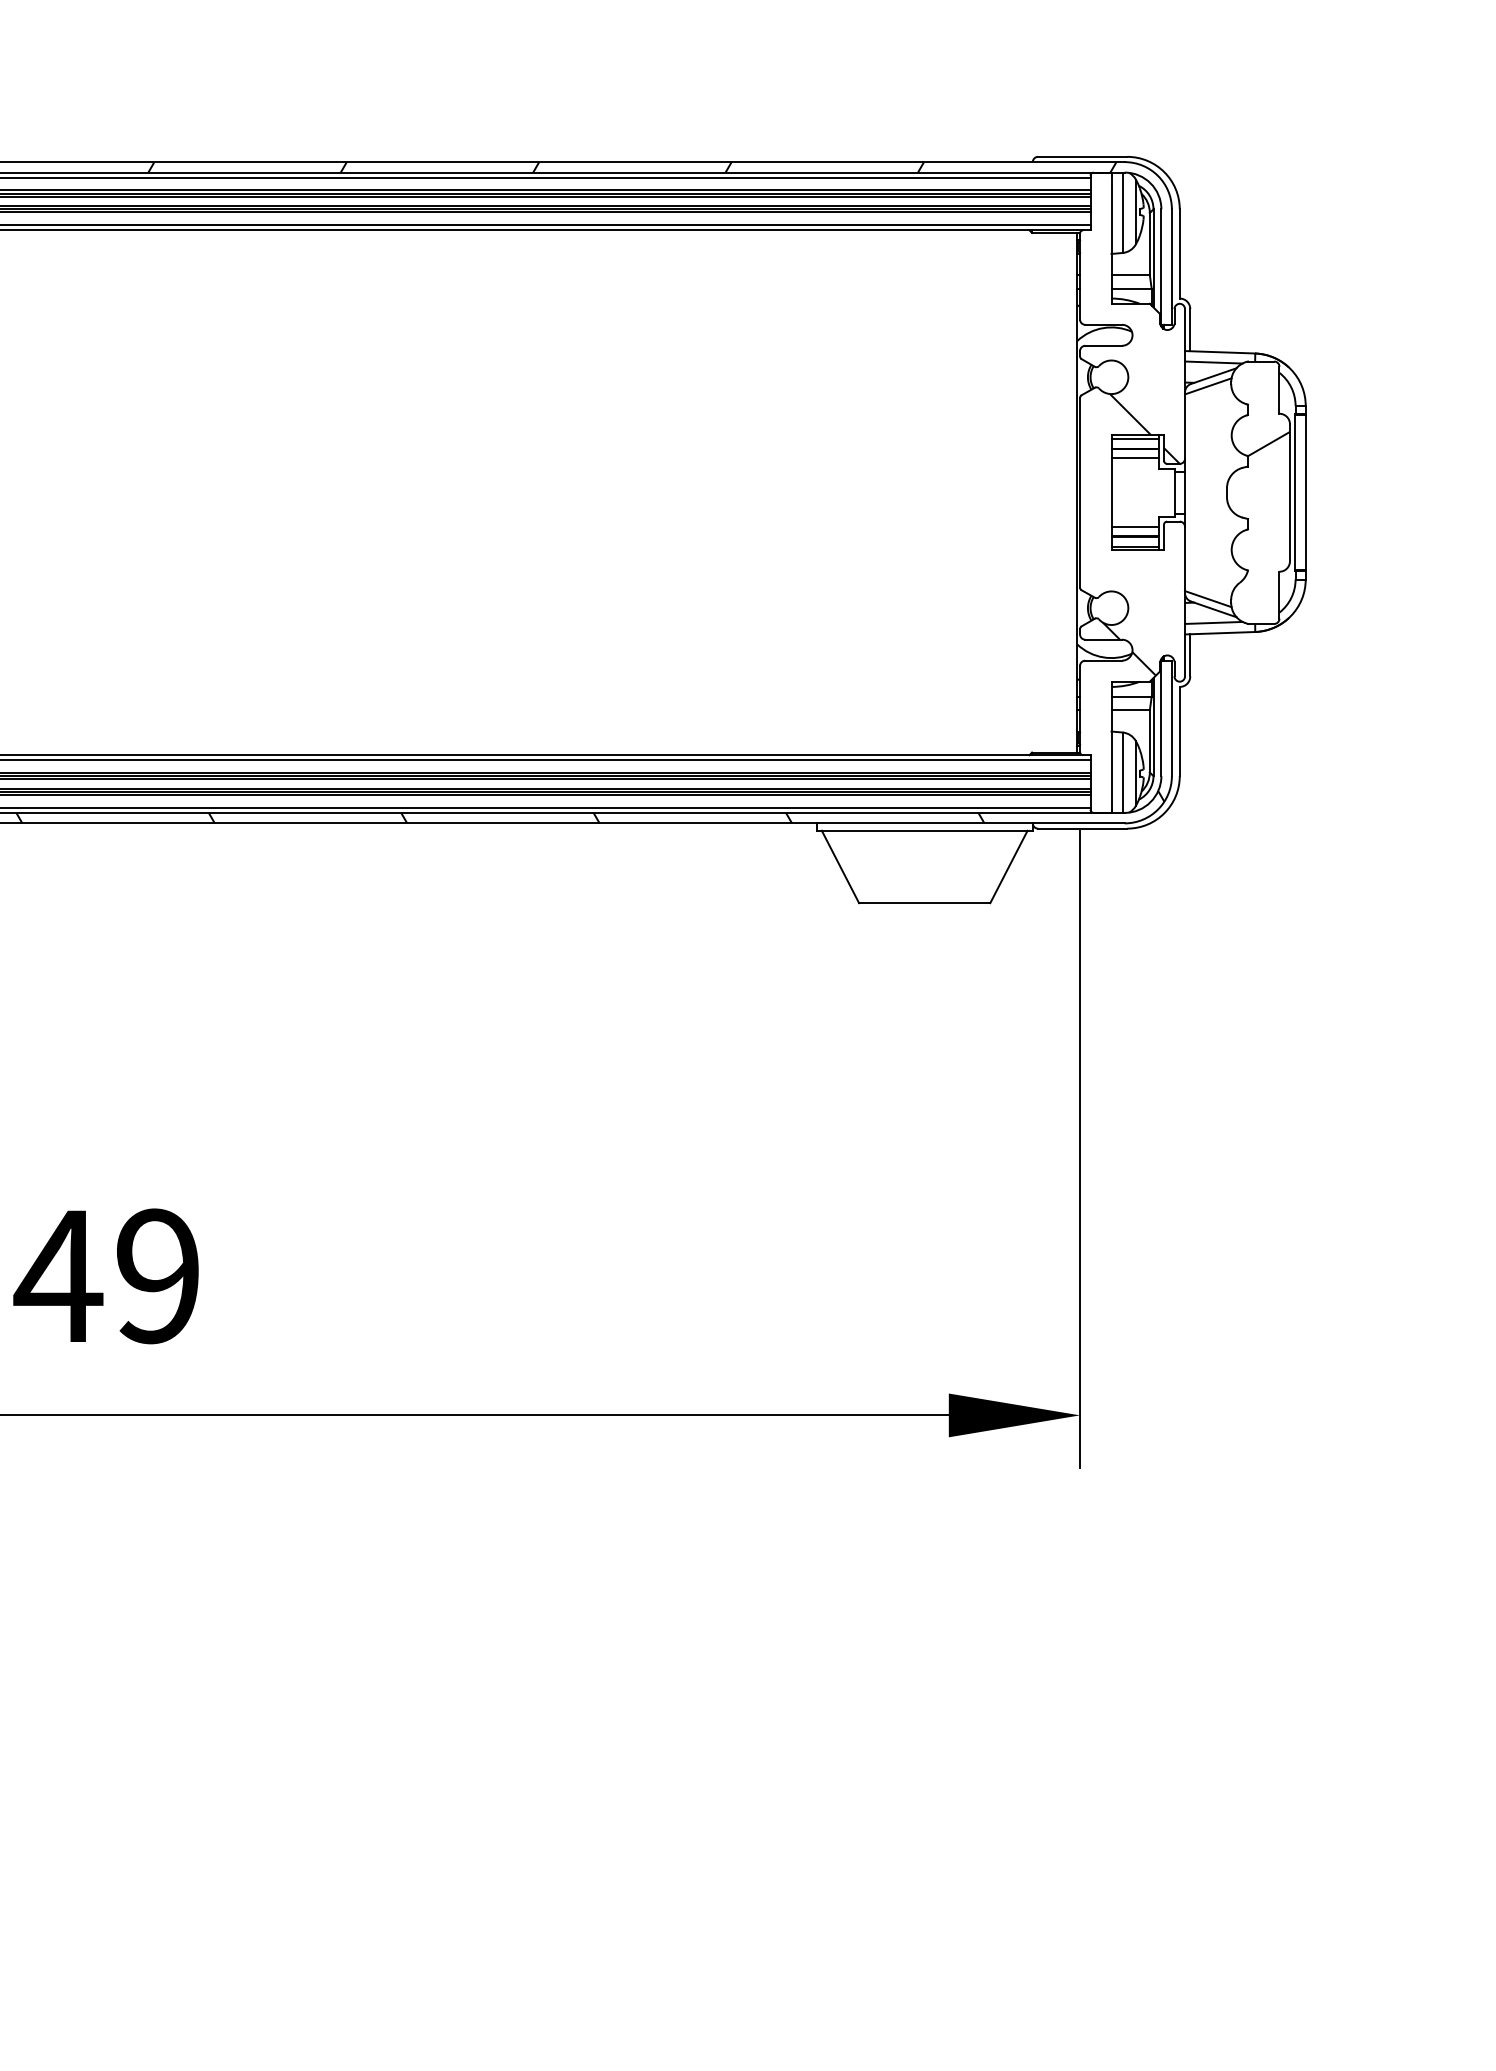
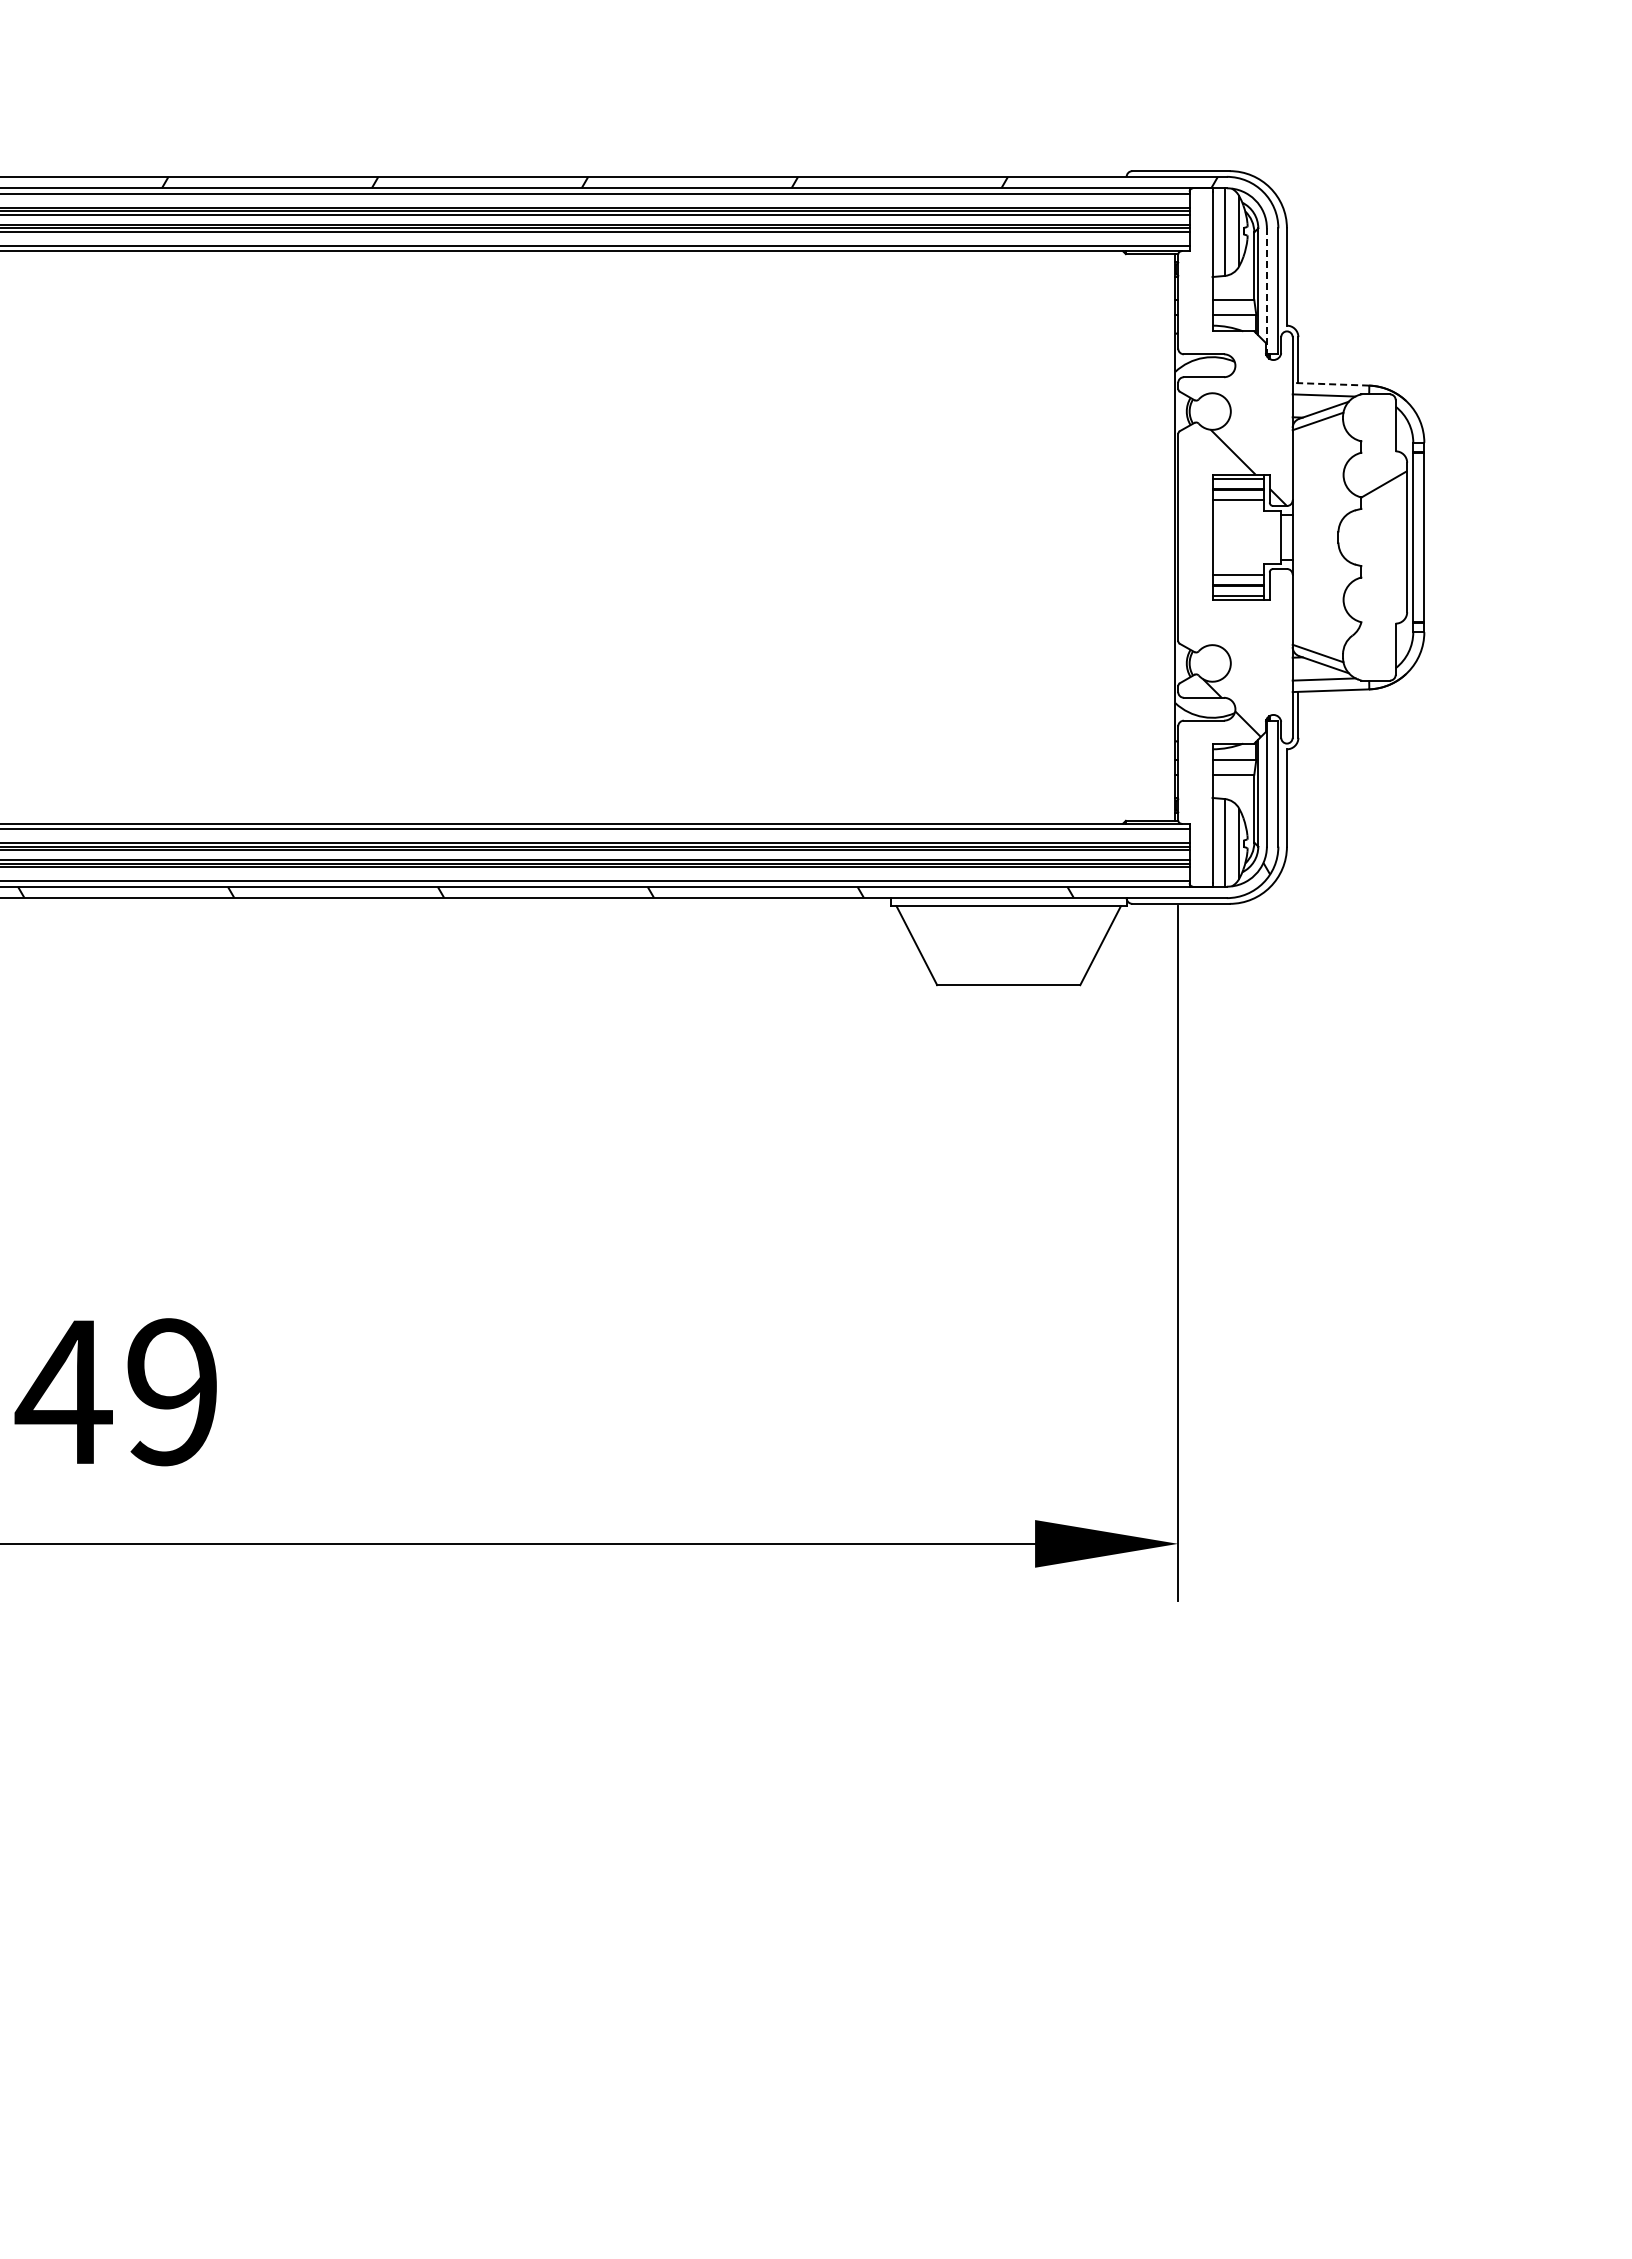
line: (1161, 267) -> (1266, 291), solid -> dashed
line: (1219, 352) -> (1330, 384), solid -> dashed

